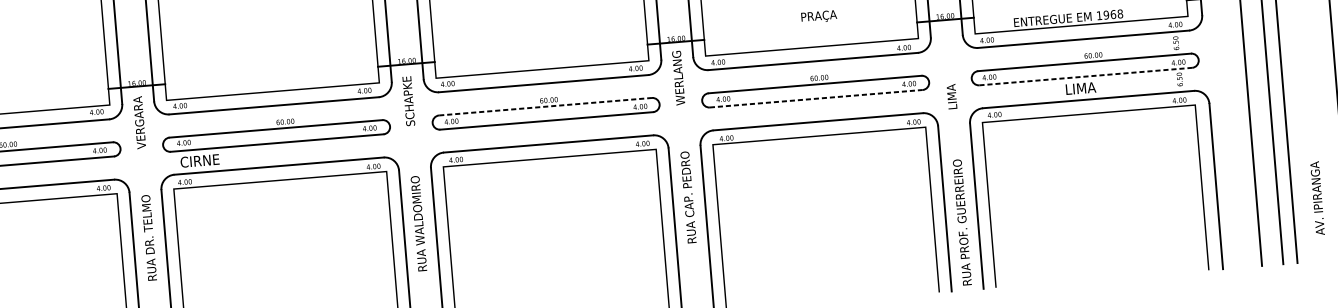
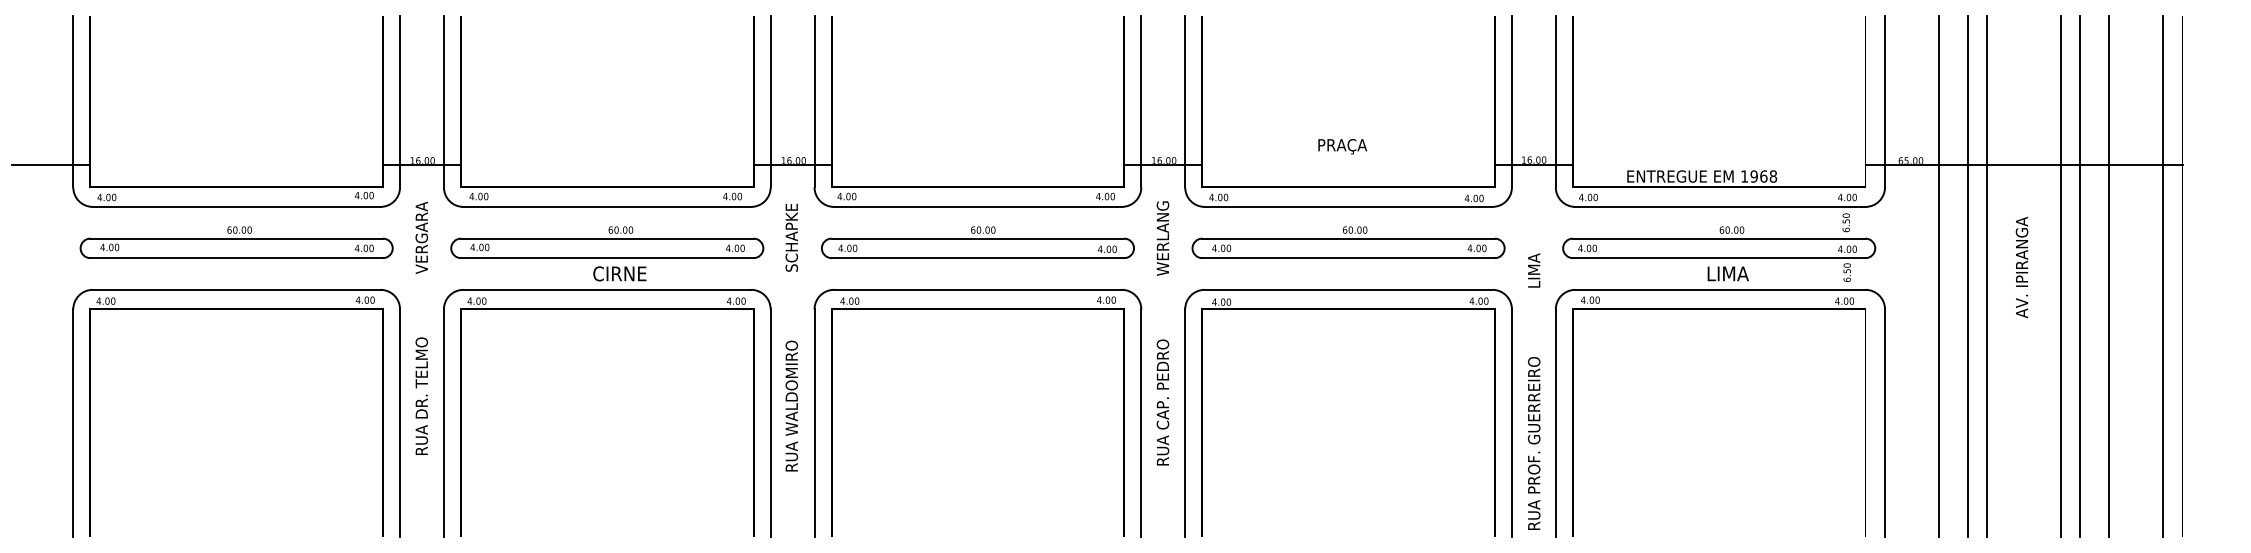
text: (818, 16) -> (1342, 146), moved
line: (1086, 76) -> (1719, 258), dashed -> solid
text: (1080, 88) -> (1727, 273), moved
line: (816, 98) -> (1349, 258), dashed -> solid
line: (545, 106) -> (978, 238), dashed -> solid
text: (684, 147) -> (1162, 333), moved
text: (199, 160) -> (619, 273), moved
text: (414, 173) -> (791, 337), moved
text: (144, 187) -> (421, 327), moved
text: (1317, 198) -> (2021, 267), moved

